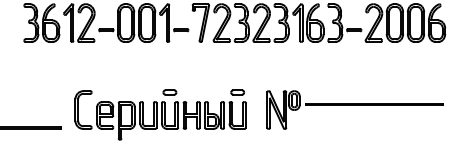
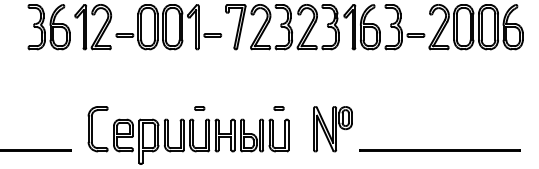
part: (169, 92) -> (199, 108), size x0.62
part: (237, 92) -> (278, 108), size x0.62
line: (374, 104) -> (439, 150), moved

